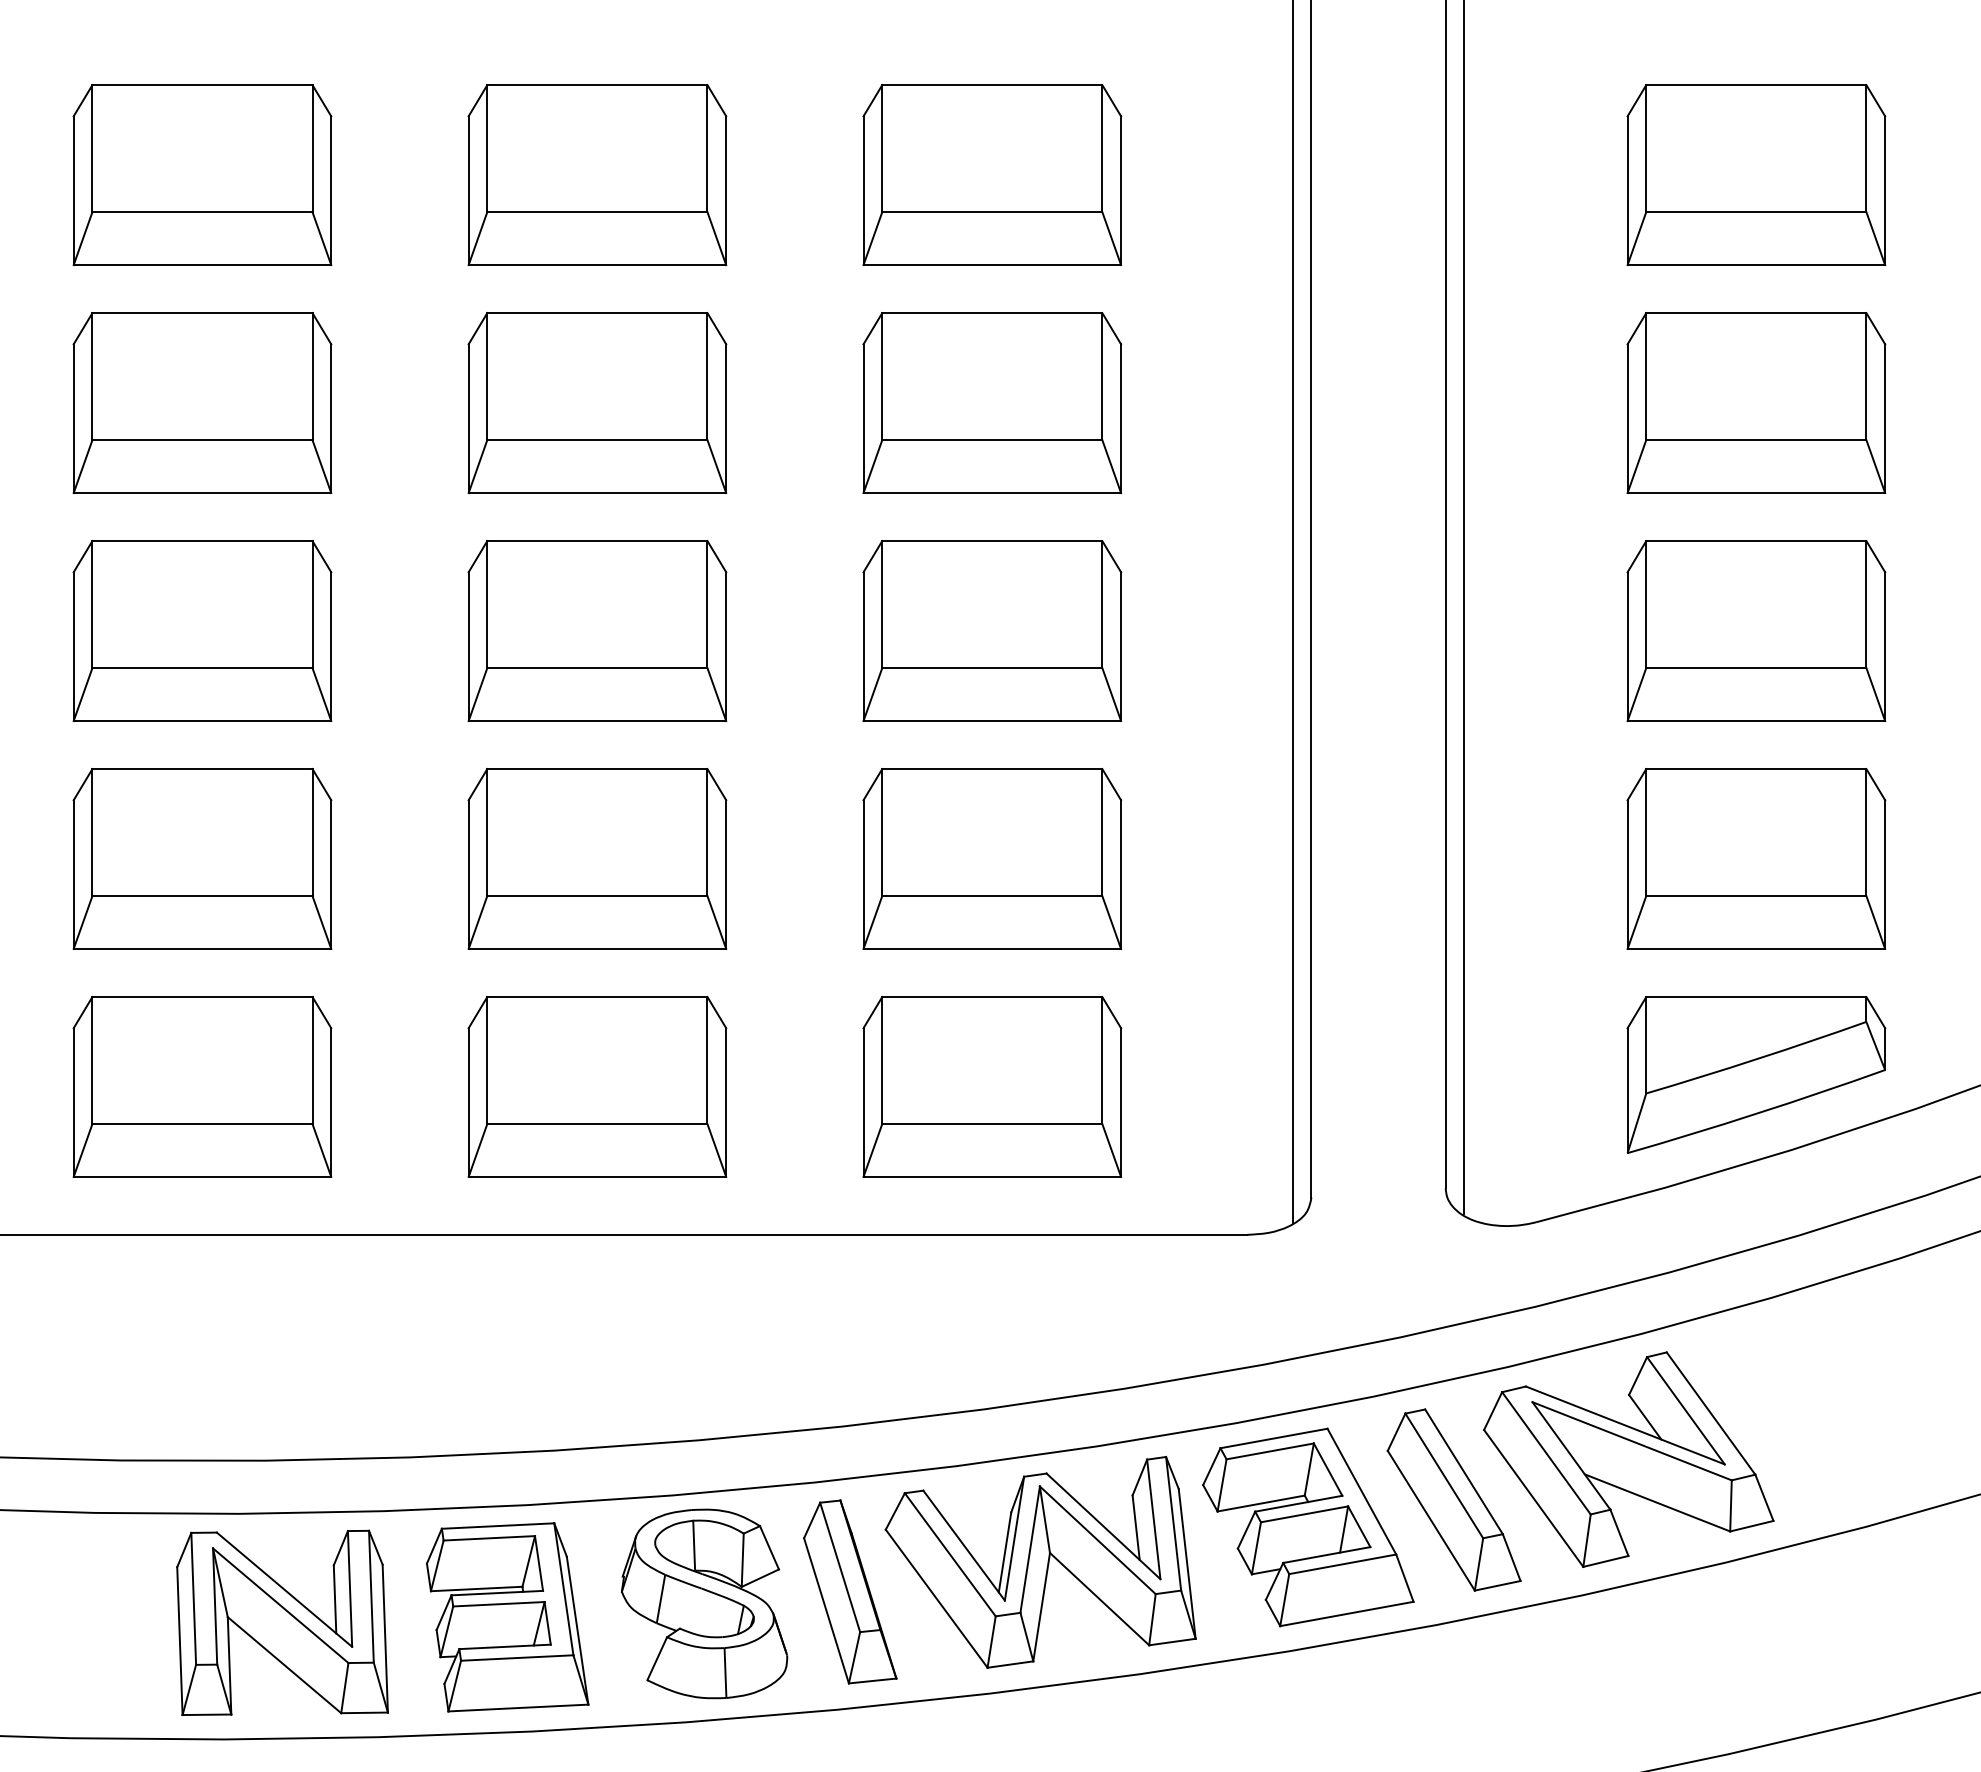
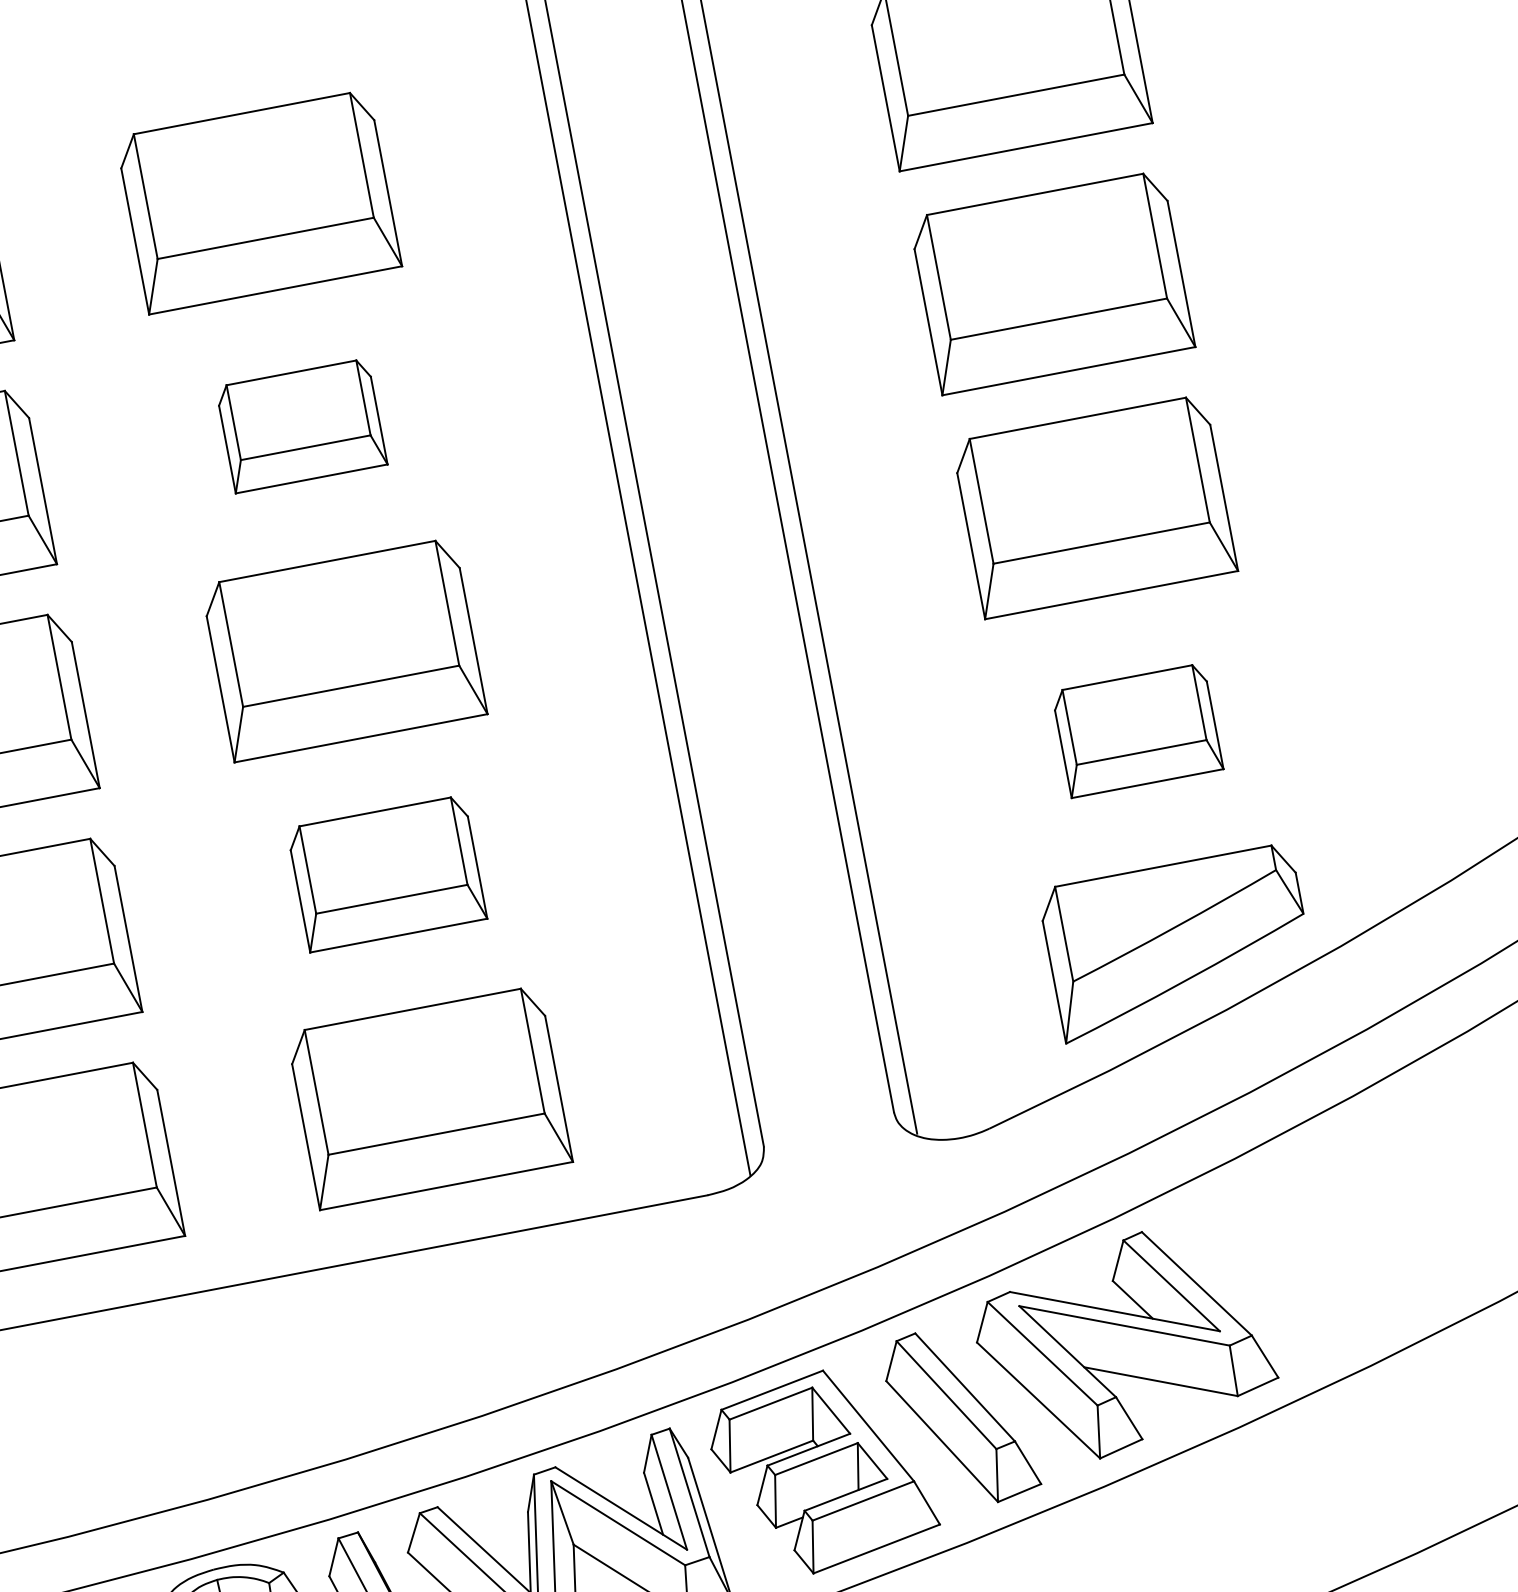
part: (992, 402) -> (301, 425), size x0.6
part: (992, 858) -> (387, 873), size x0.7
part: (1756, 858) -> (1137, 730), size x0.6

